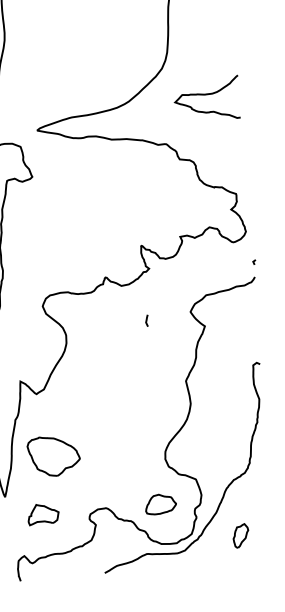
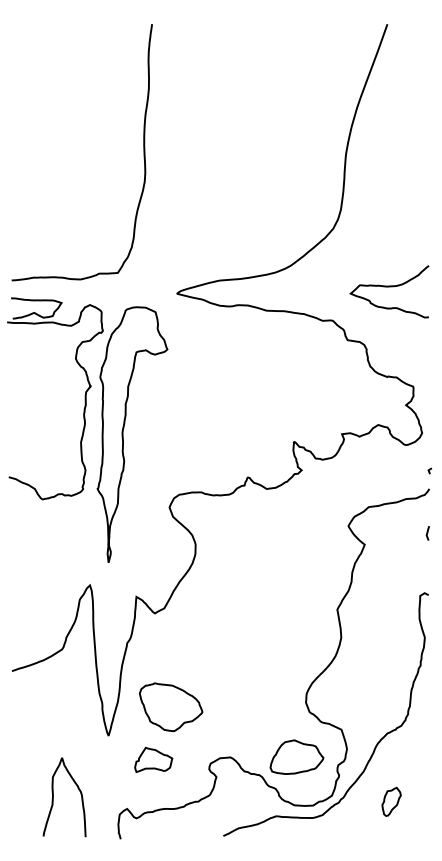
curve: (206, 95) -> (389, 287), moved
curve: (146, 320) -> (427, 533), moved
part: (53, 456) -> (170, 707), moved
part: (160, 503) -> (296, 756), size x1.43

